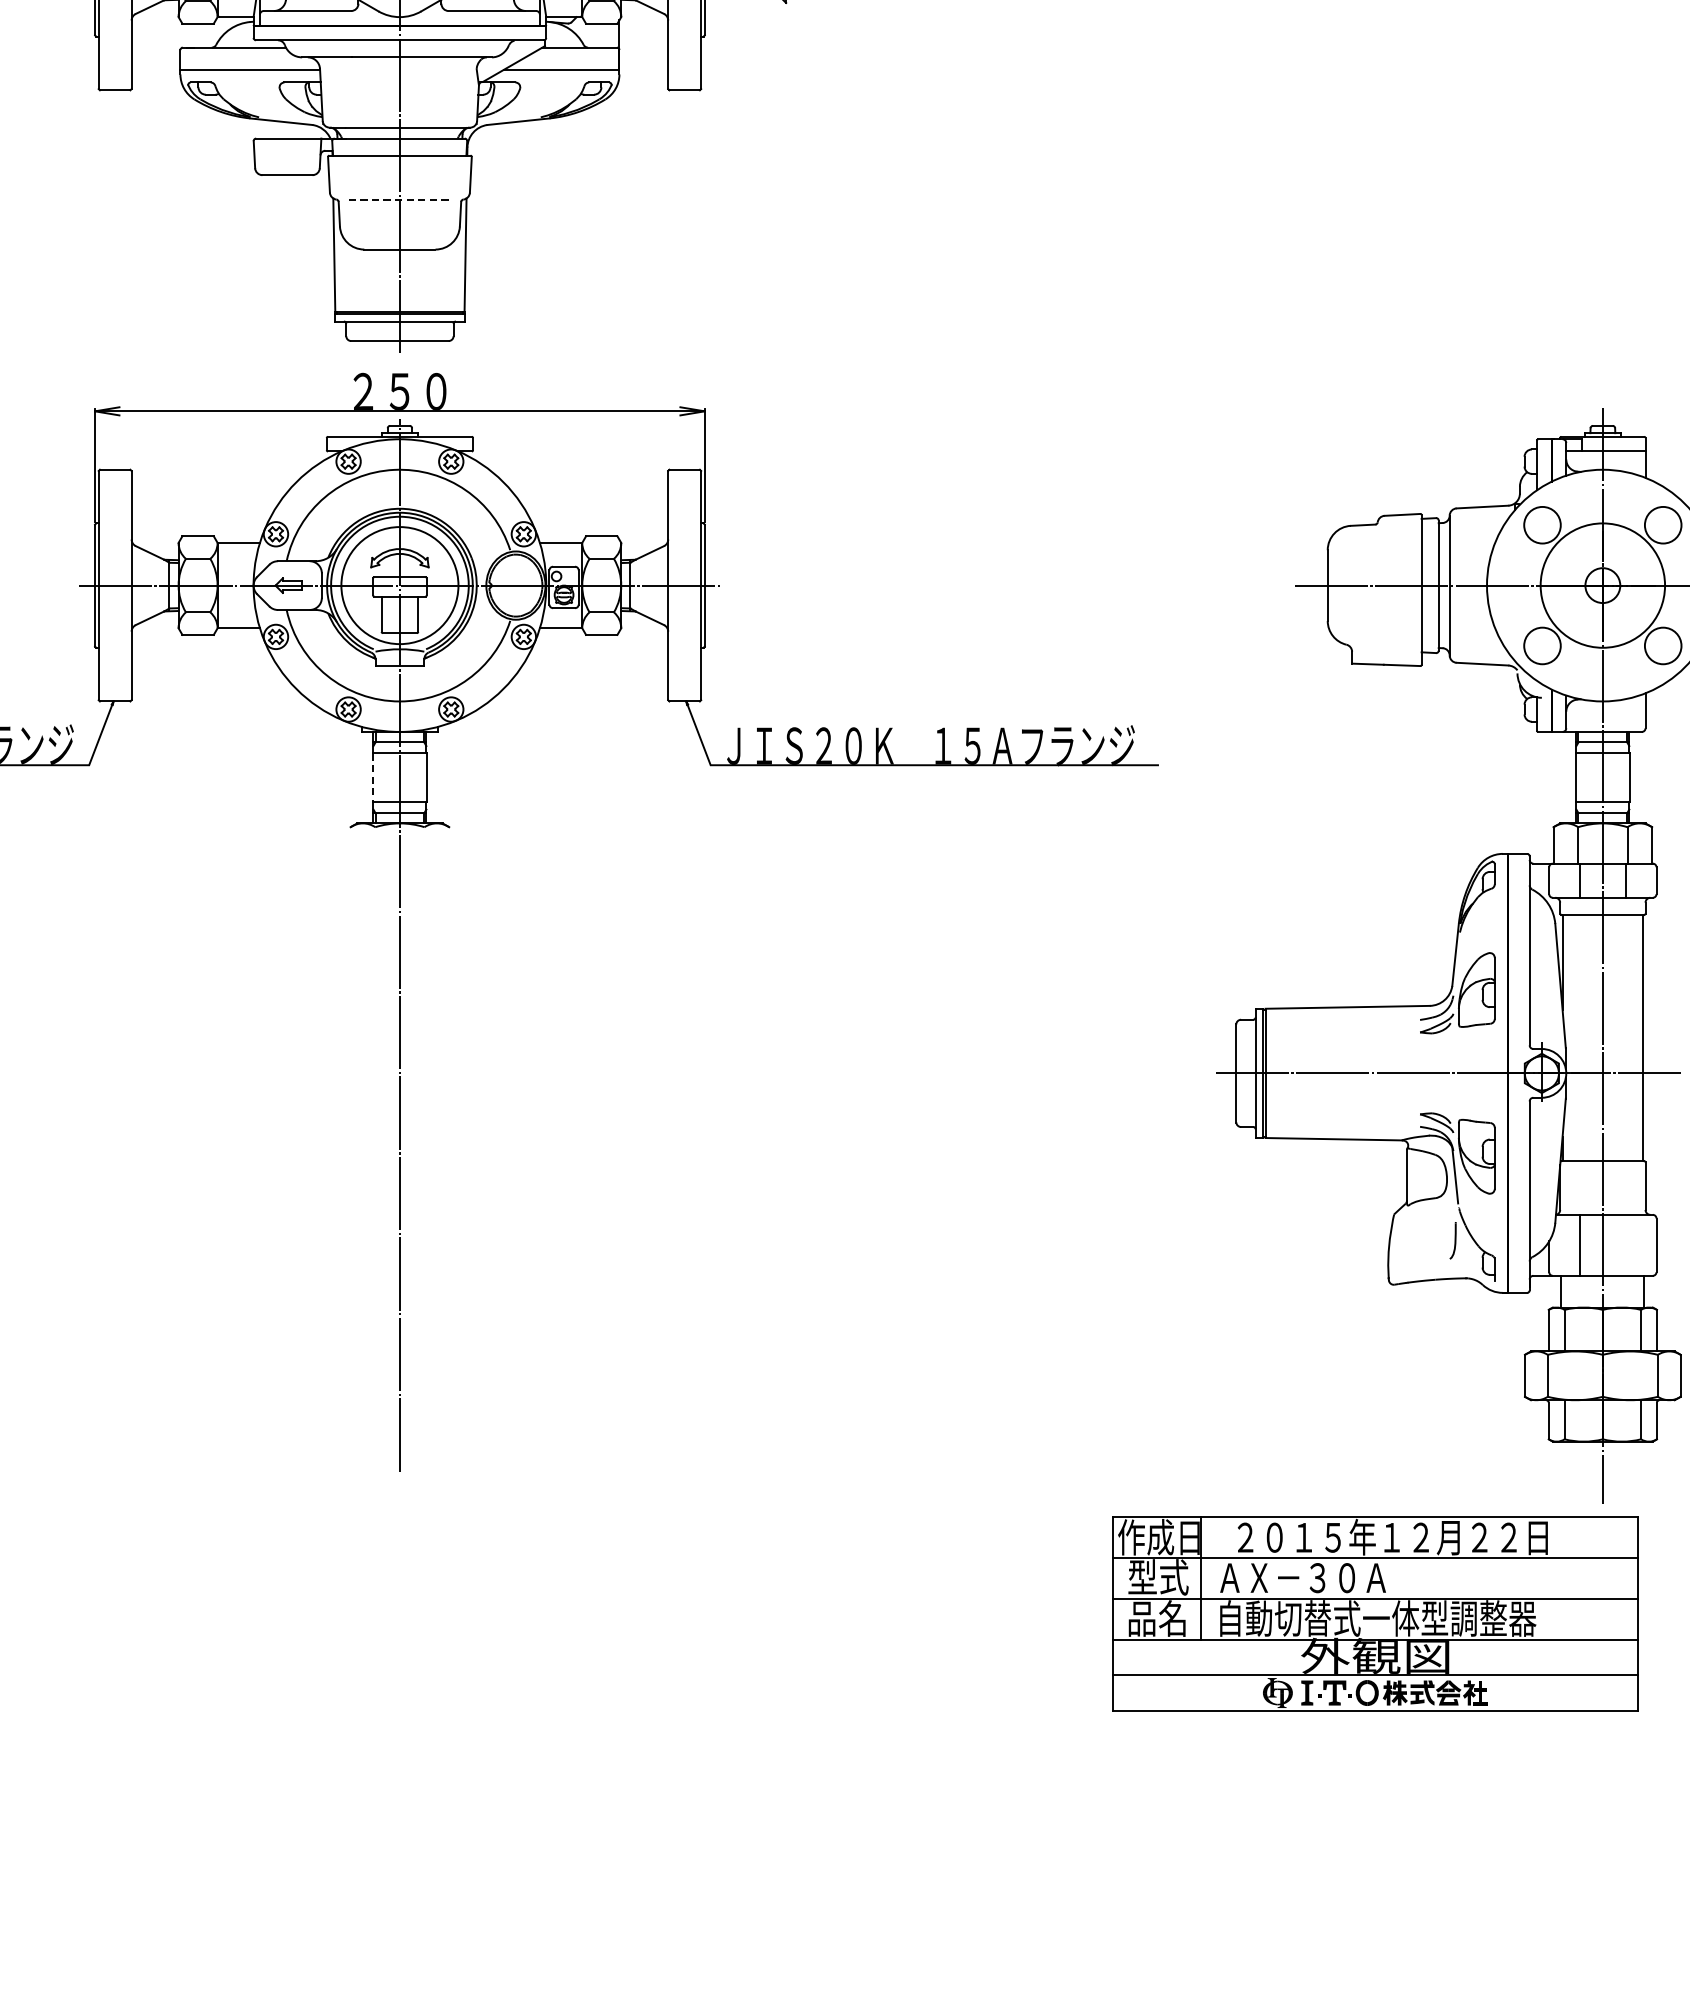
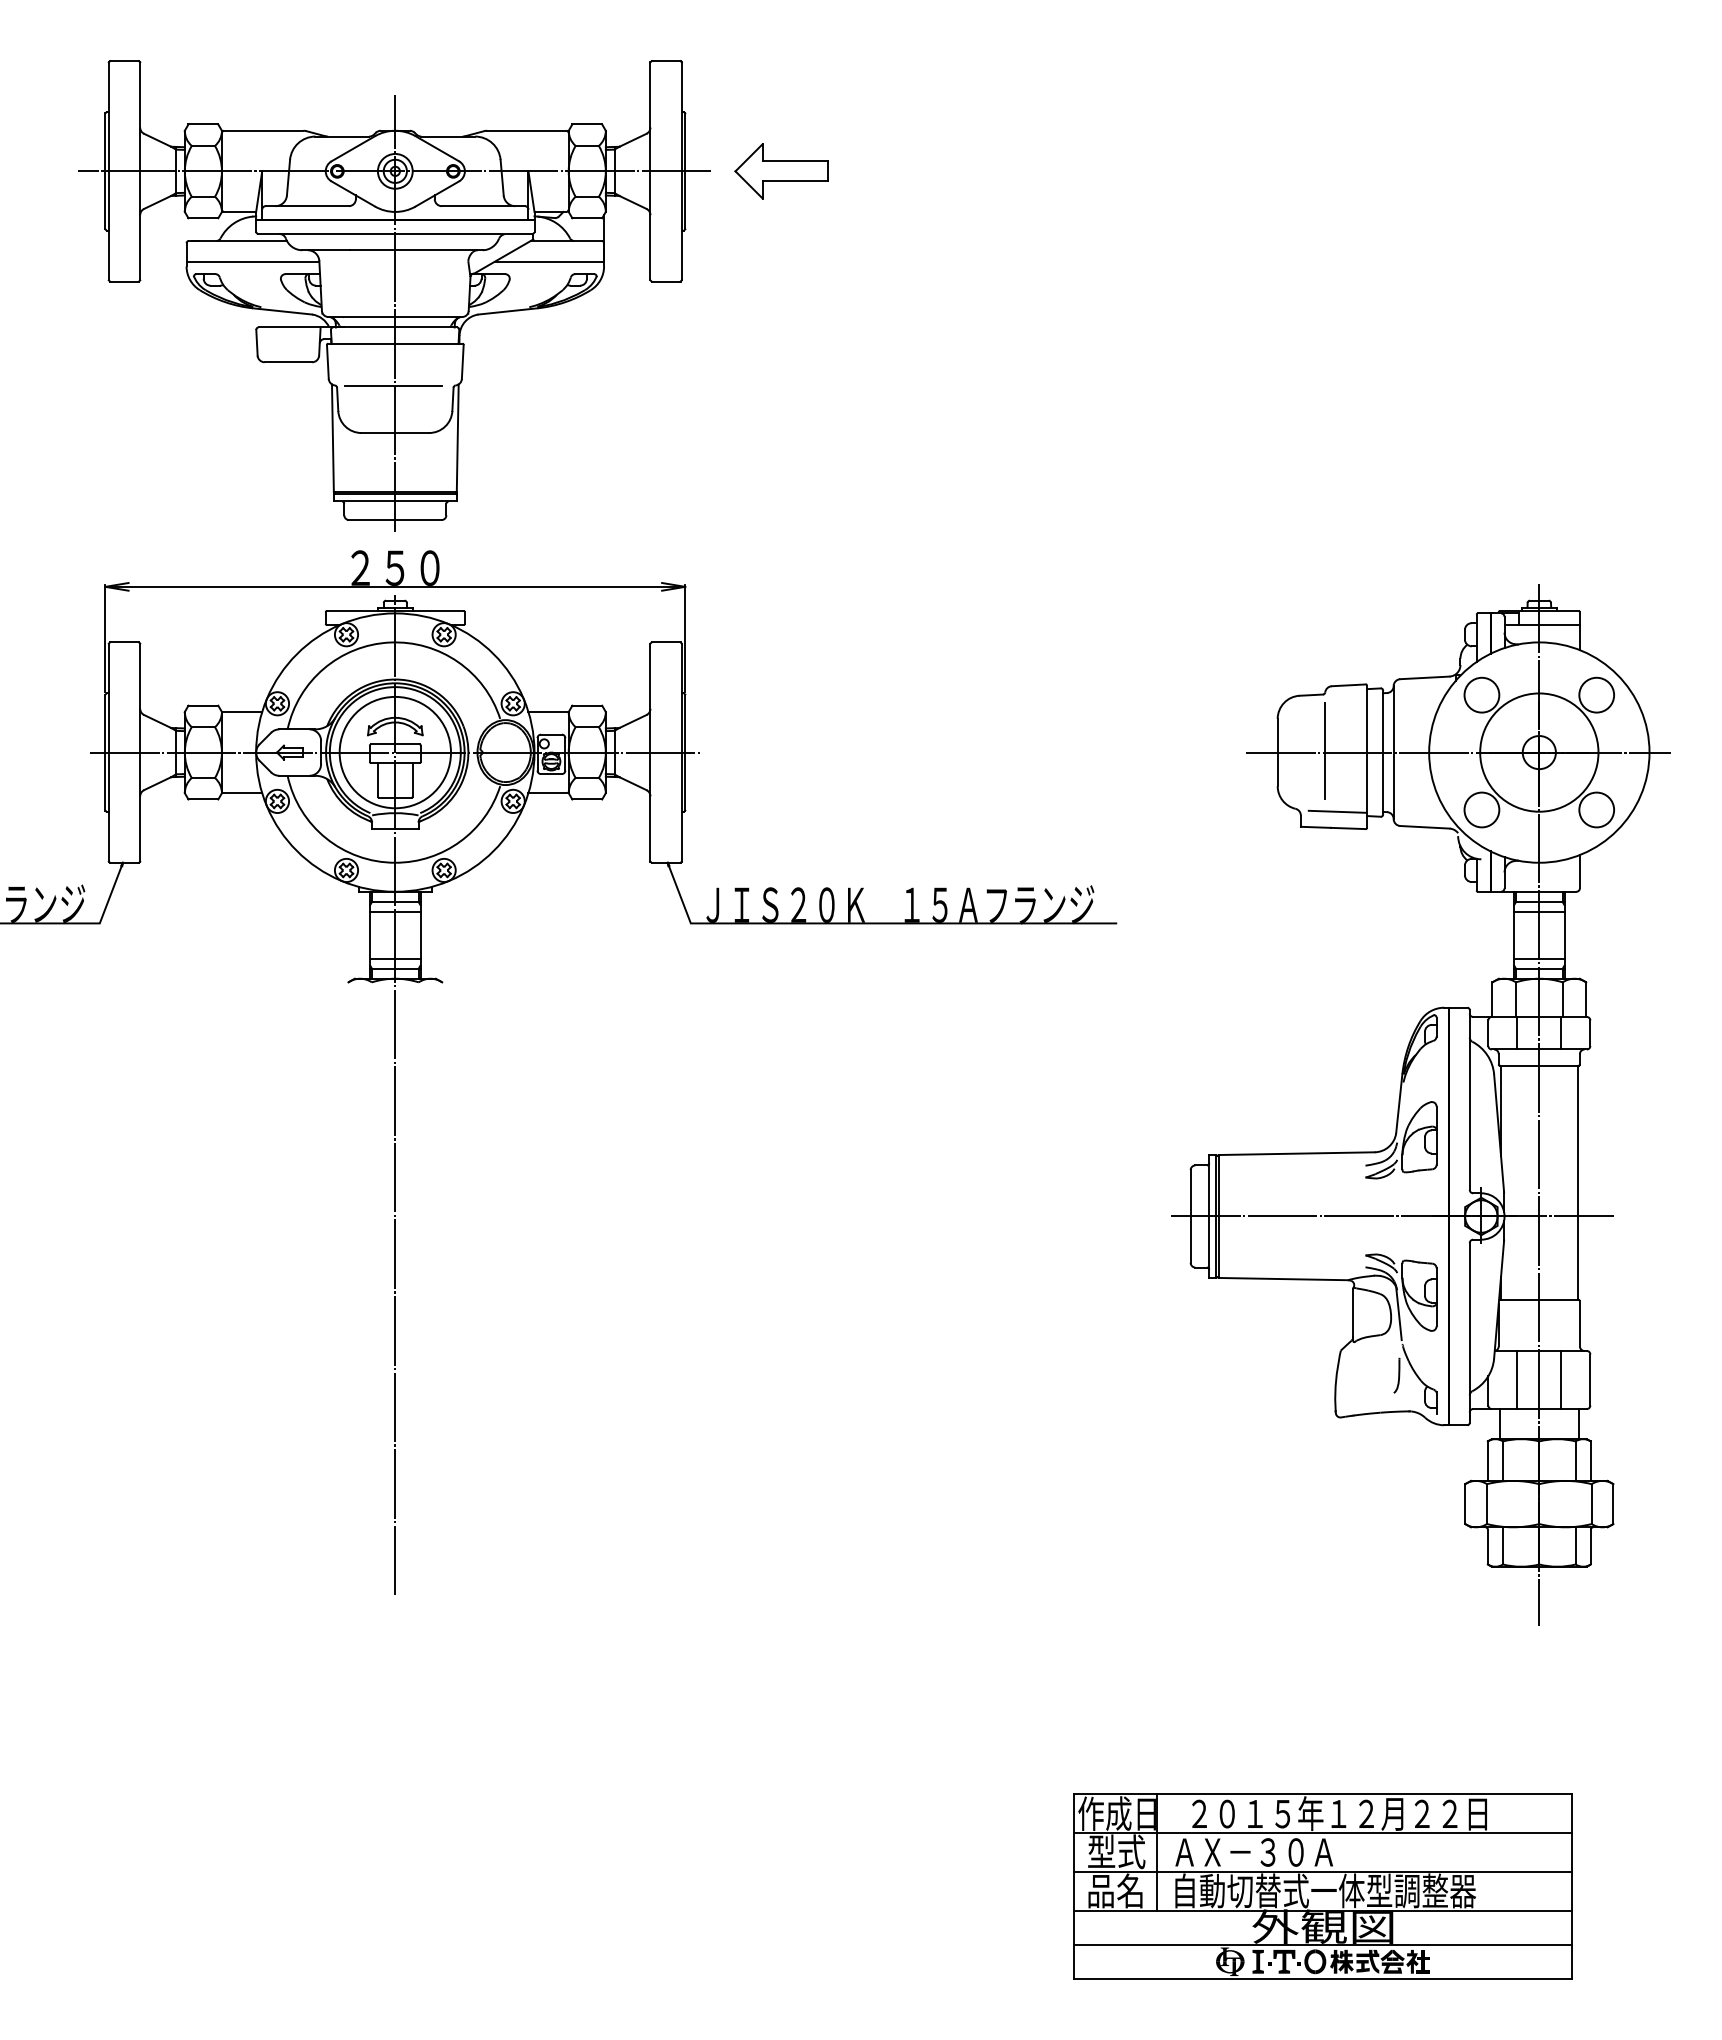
line: (398, 199) -> (393, 385), dashed -> solid
line: (1378, 583) -> (1325, 750), added
line: (1390, 647) -> (1337, 811), added
line: (372, 777) -> (369, 935), dashed -> solid
line: (1626, 1245) -> (1561, 1380), added
part: (1374, 1613) -> (1322, 1886), moved

